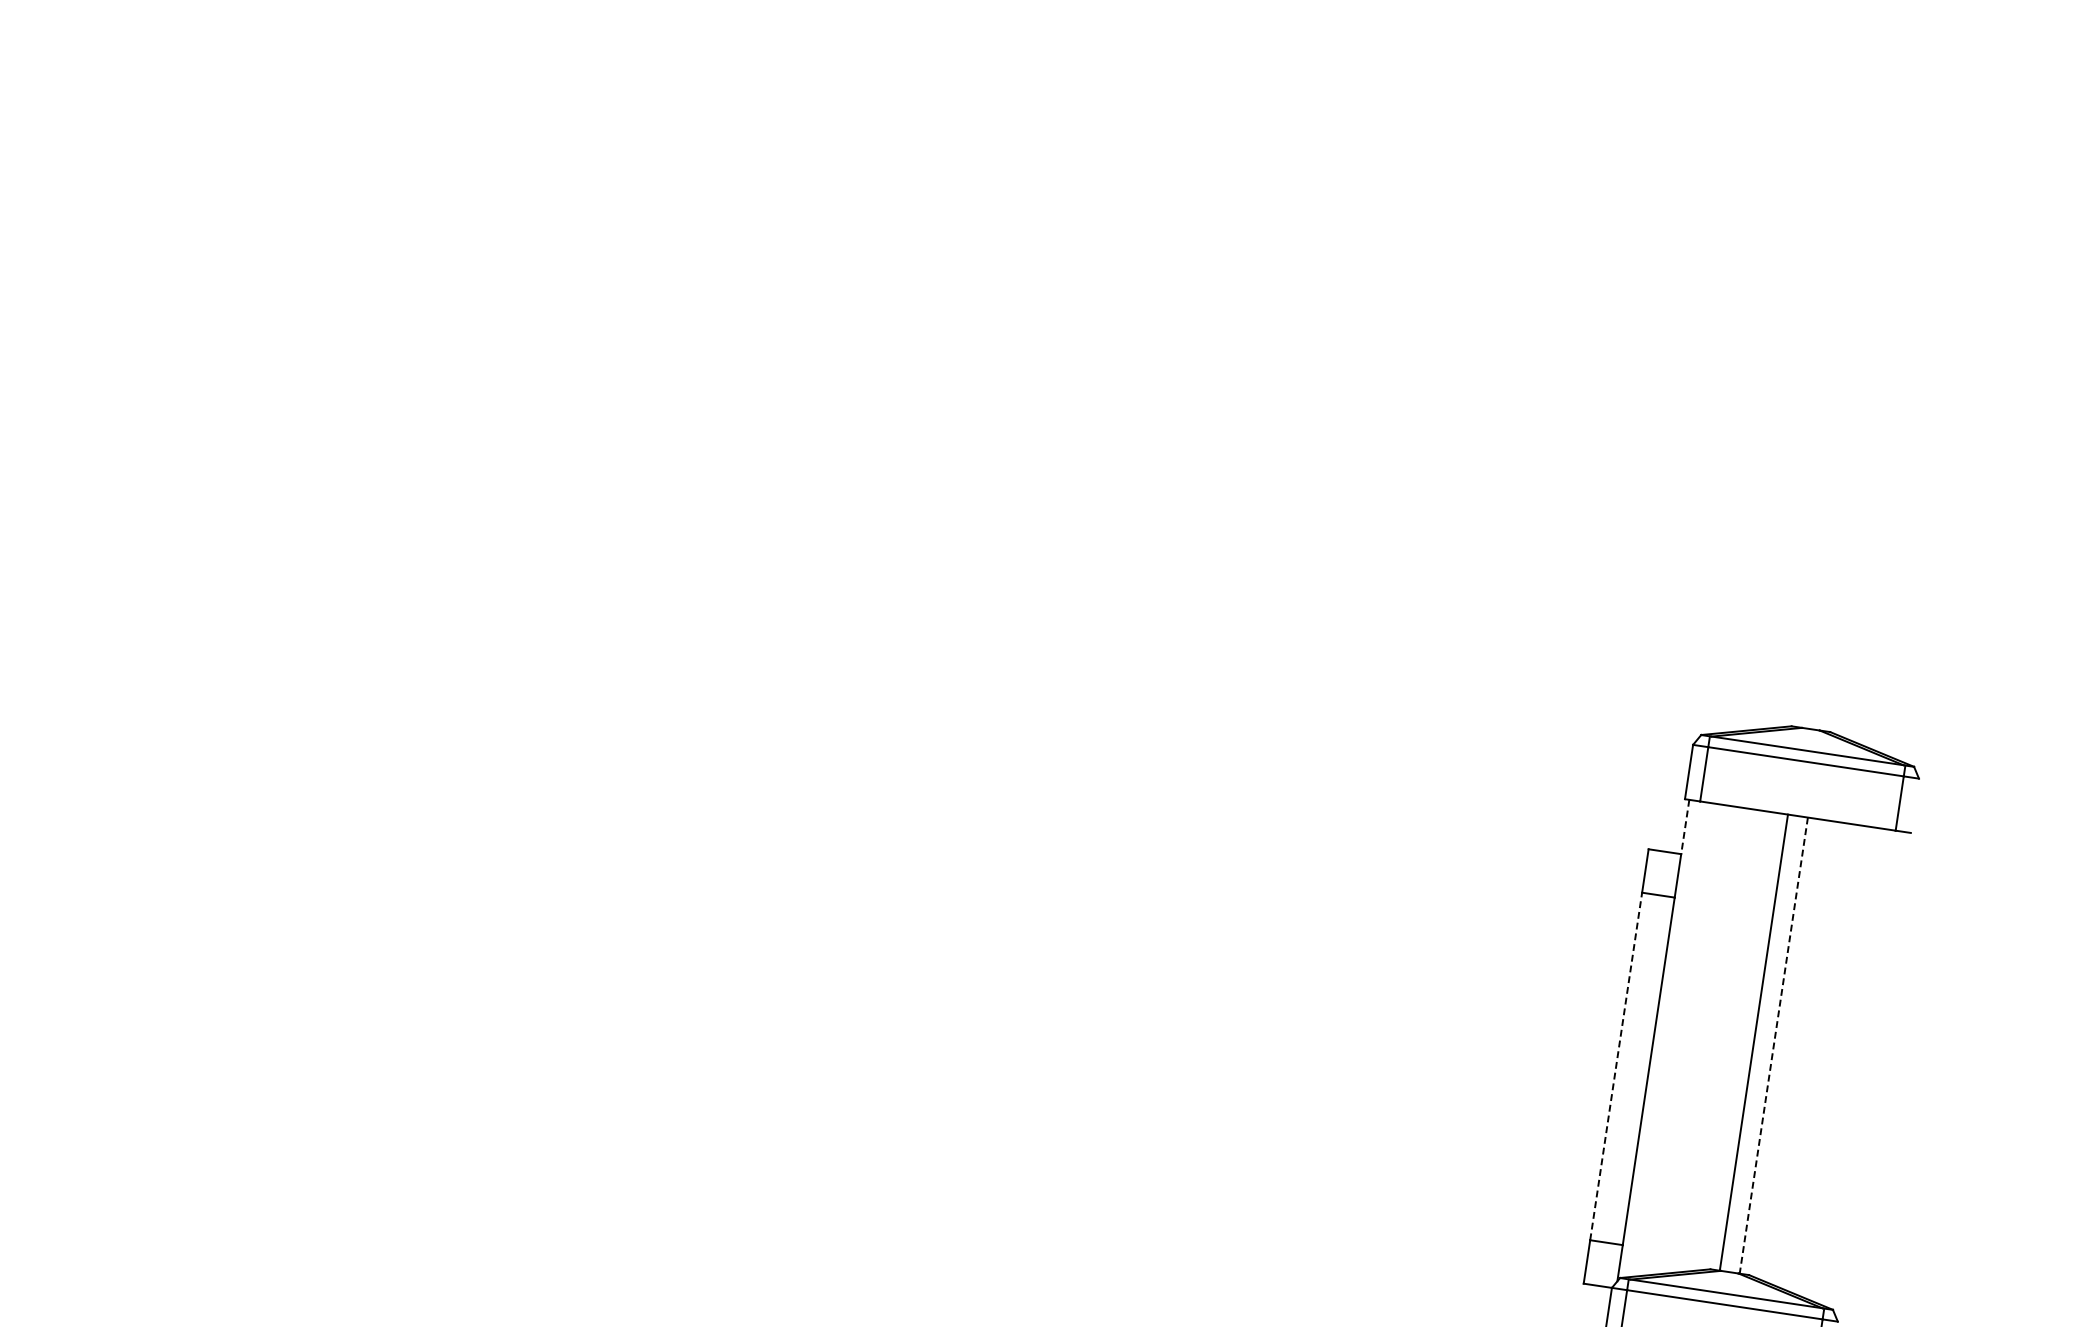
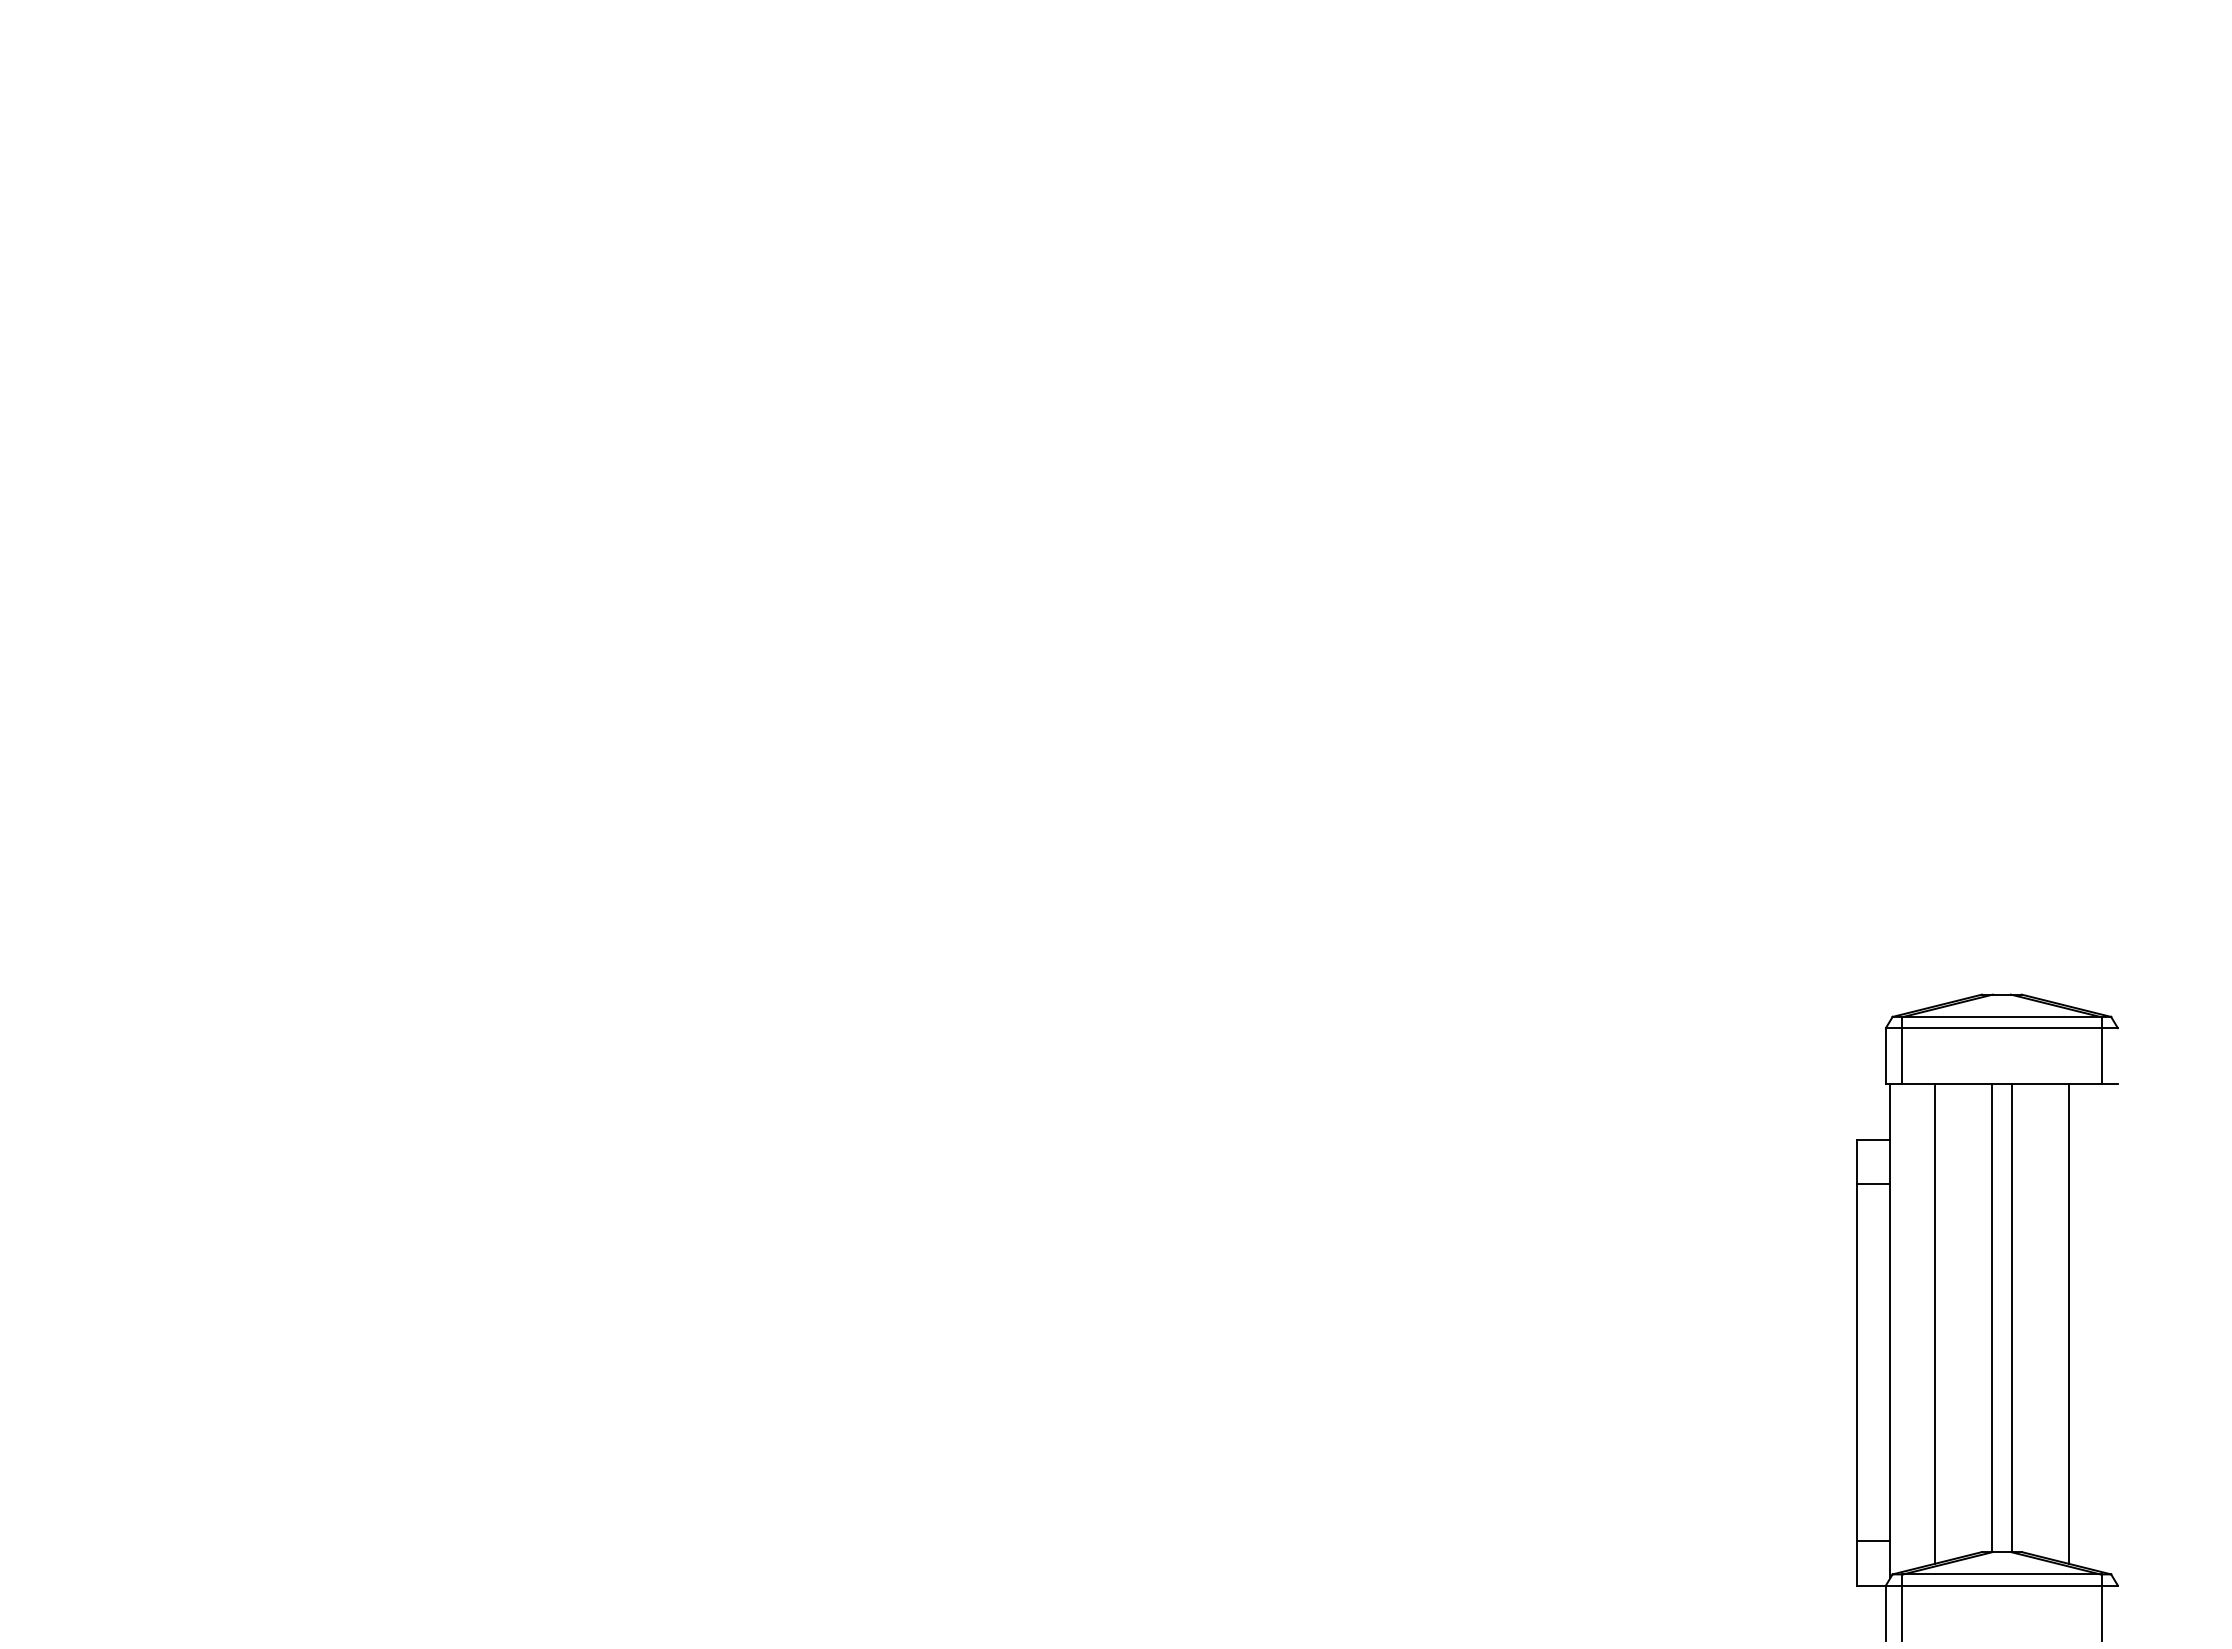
line: (1685, 826) -> (1890, 1111), dashed -> solid
line: (1697, 1039) -> (1934, 1323), added
line: (1774, 1046) -> (2012, 1318), dashed -> solid
line: (1827, 1059) -> (2068, 1323), added
line: (1615, 1066) -> (1856, 1362), dashed -> solid

